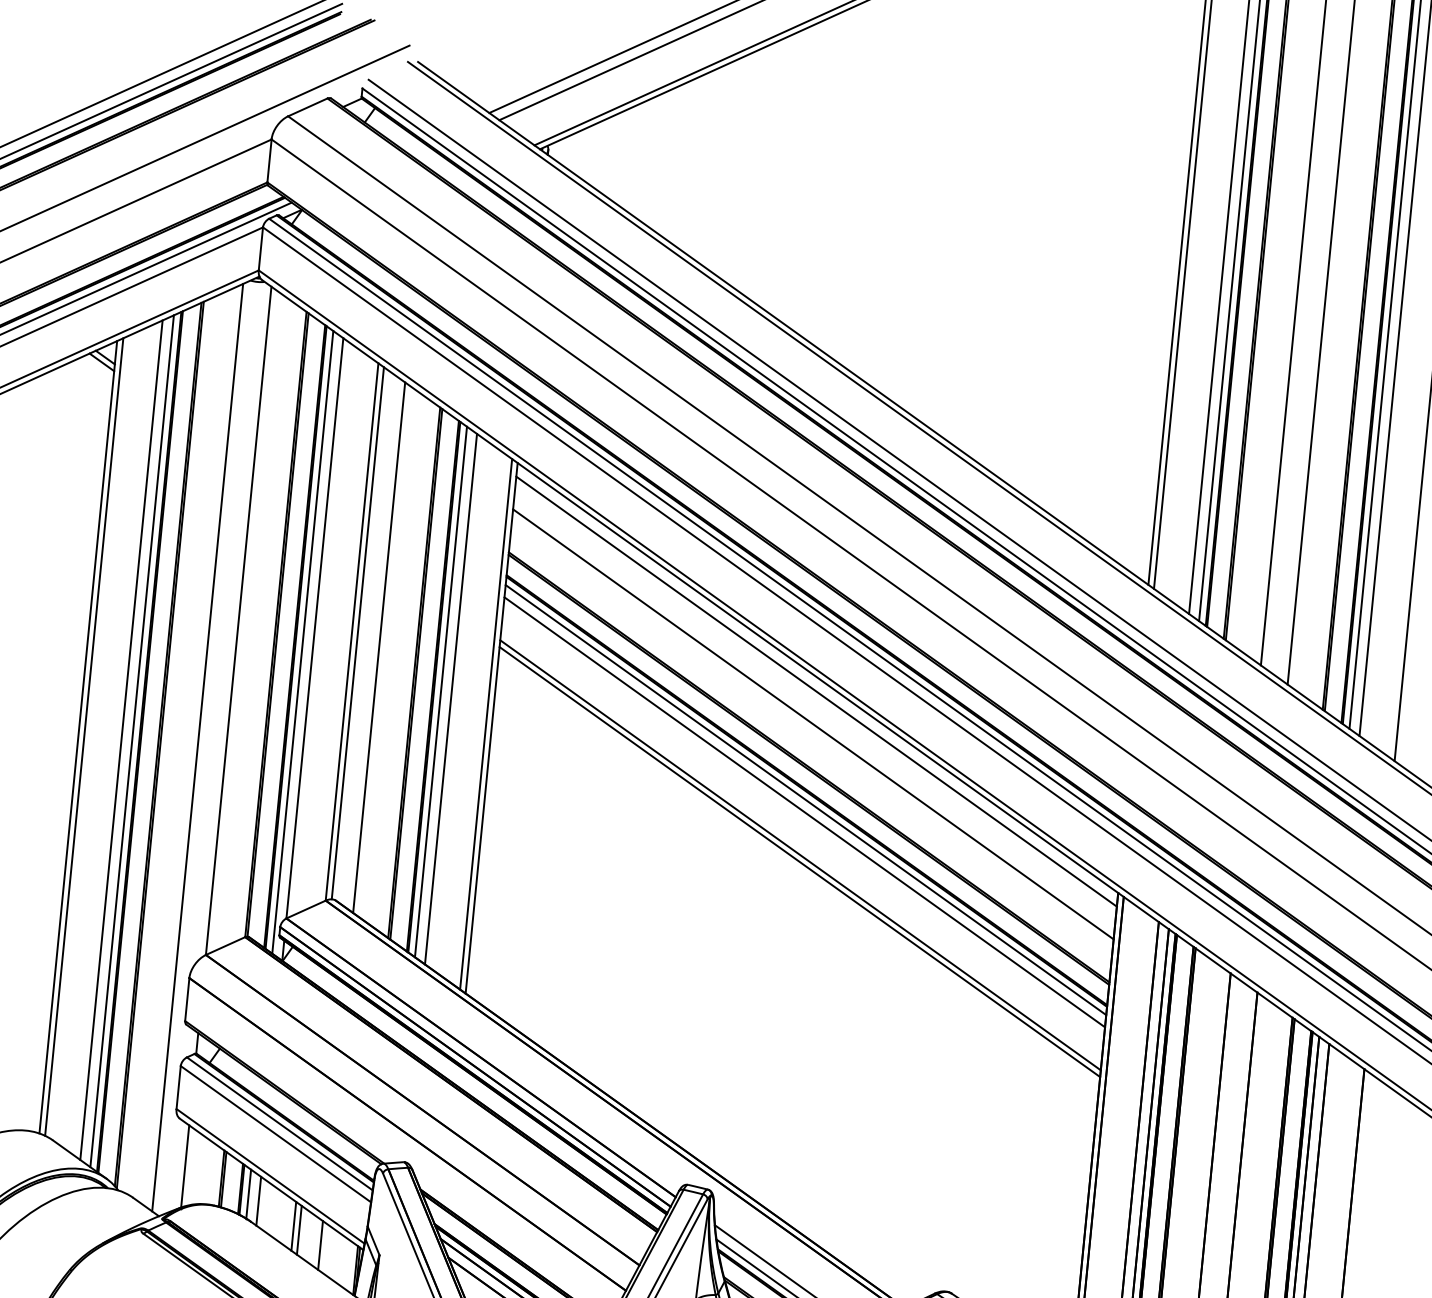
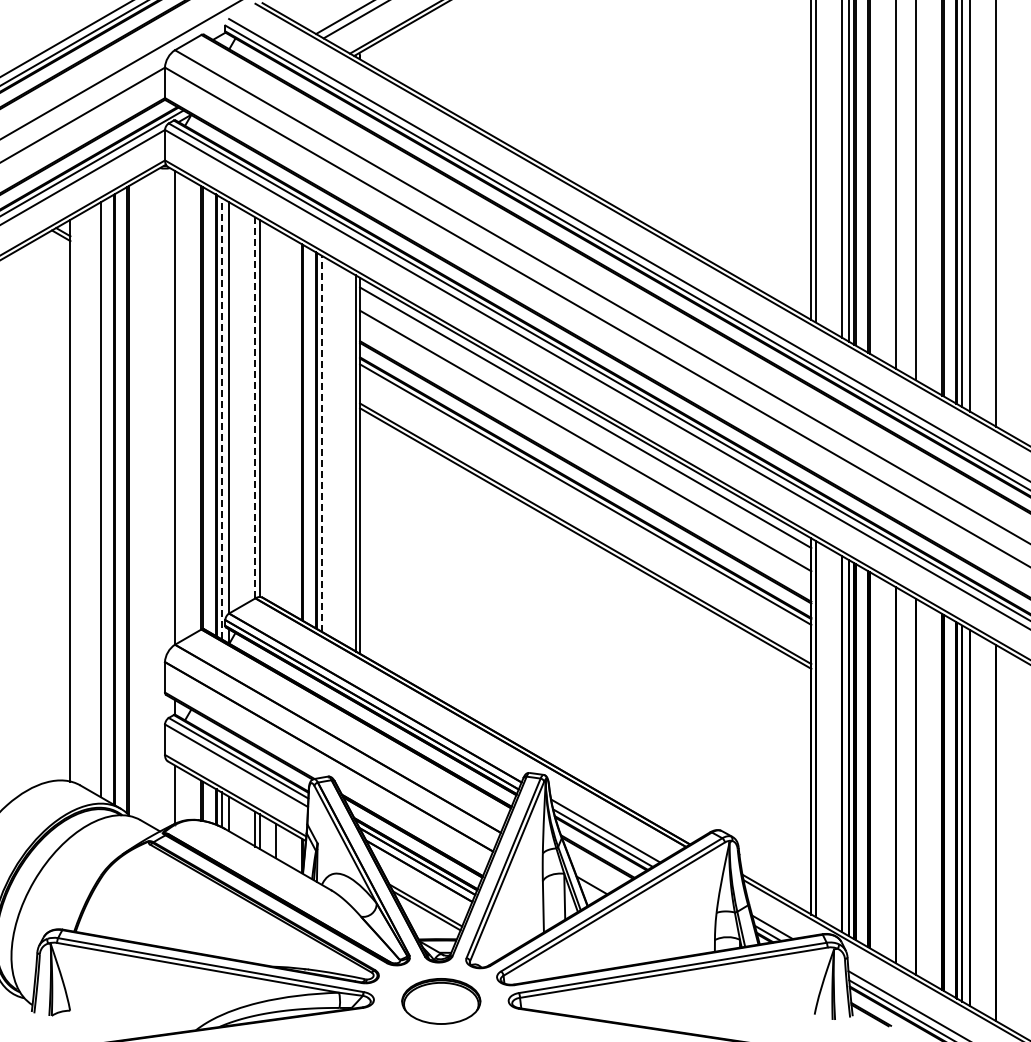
line: (352, 631) -> (255, 407), solid -> dashed
line: (302, 642) -> (221, 418), solid -> dashed
line: (379, 648) -> (275, 417), removed
line: (441, 691) -> (322, 443), solid -> dashed
line: (450, 699) -> (329, 448), removed
line: (84, 736) -> (74, 499), removed
line: (132, 740) -> (108, 499), removed
line: (198, 747) -> (155, 499), removed
line: (804, 812) -> (585, 503), removed

